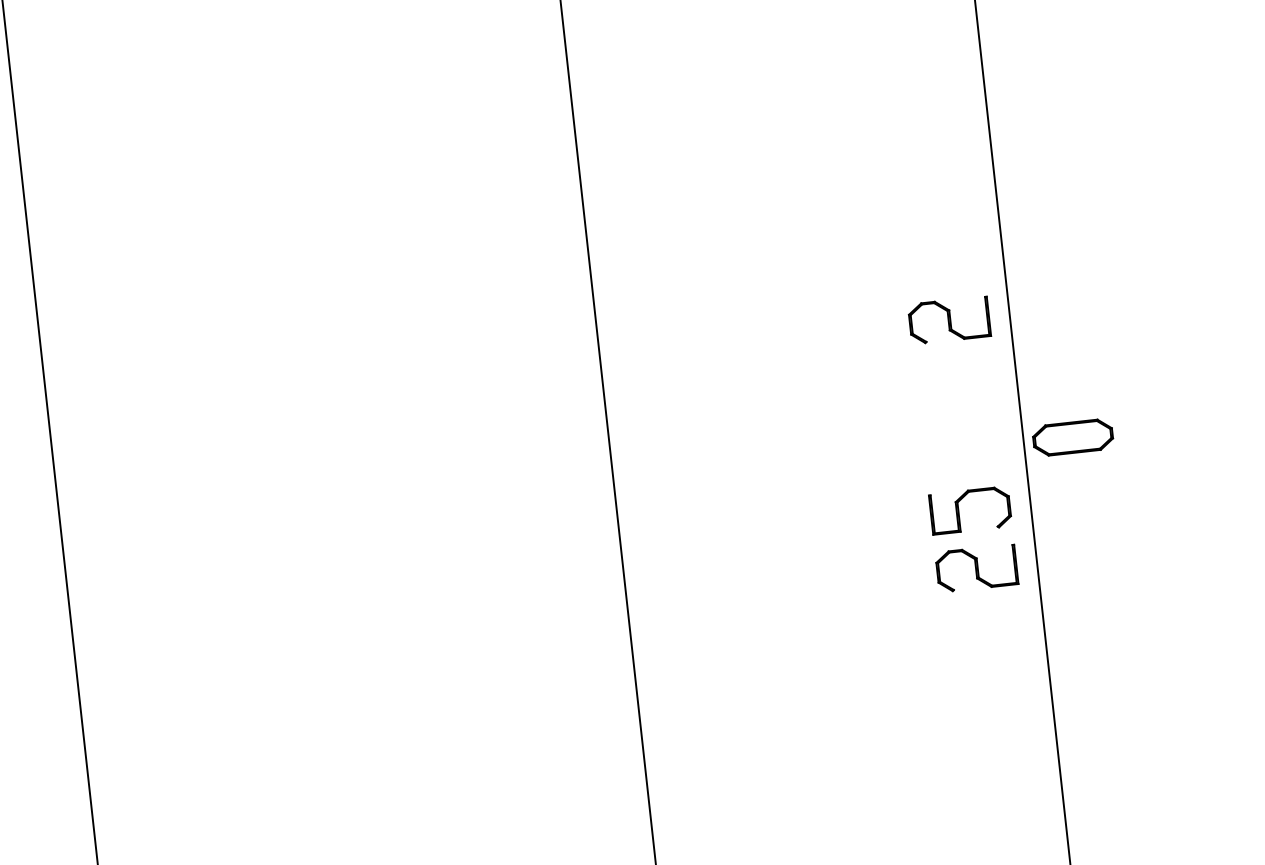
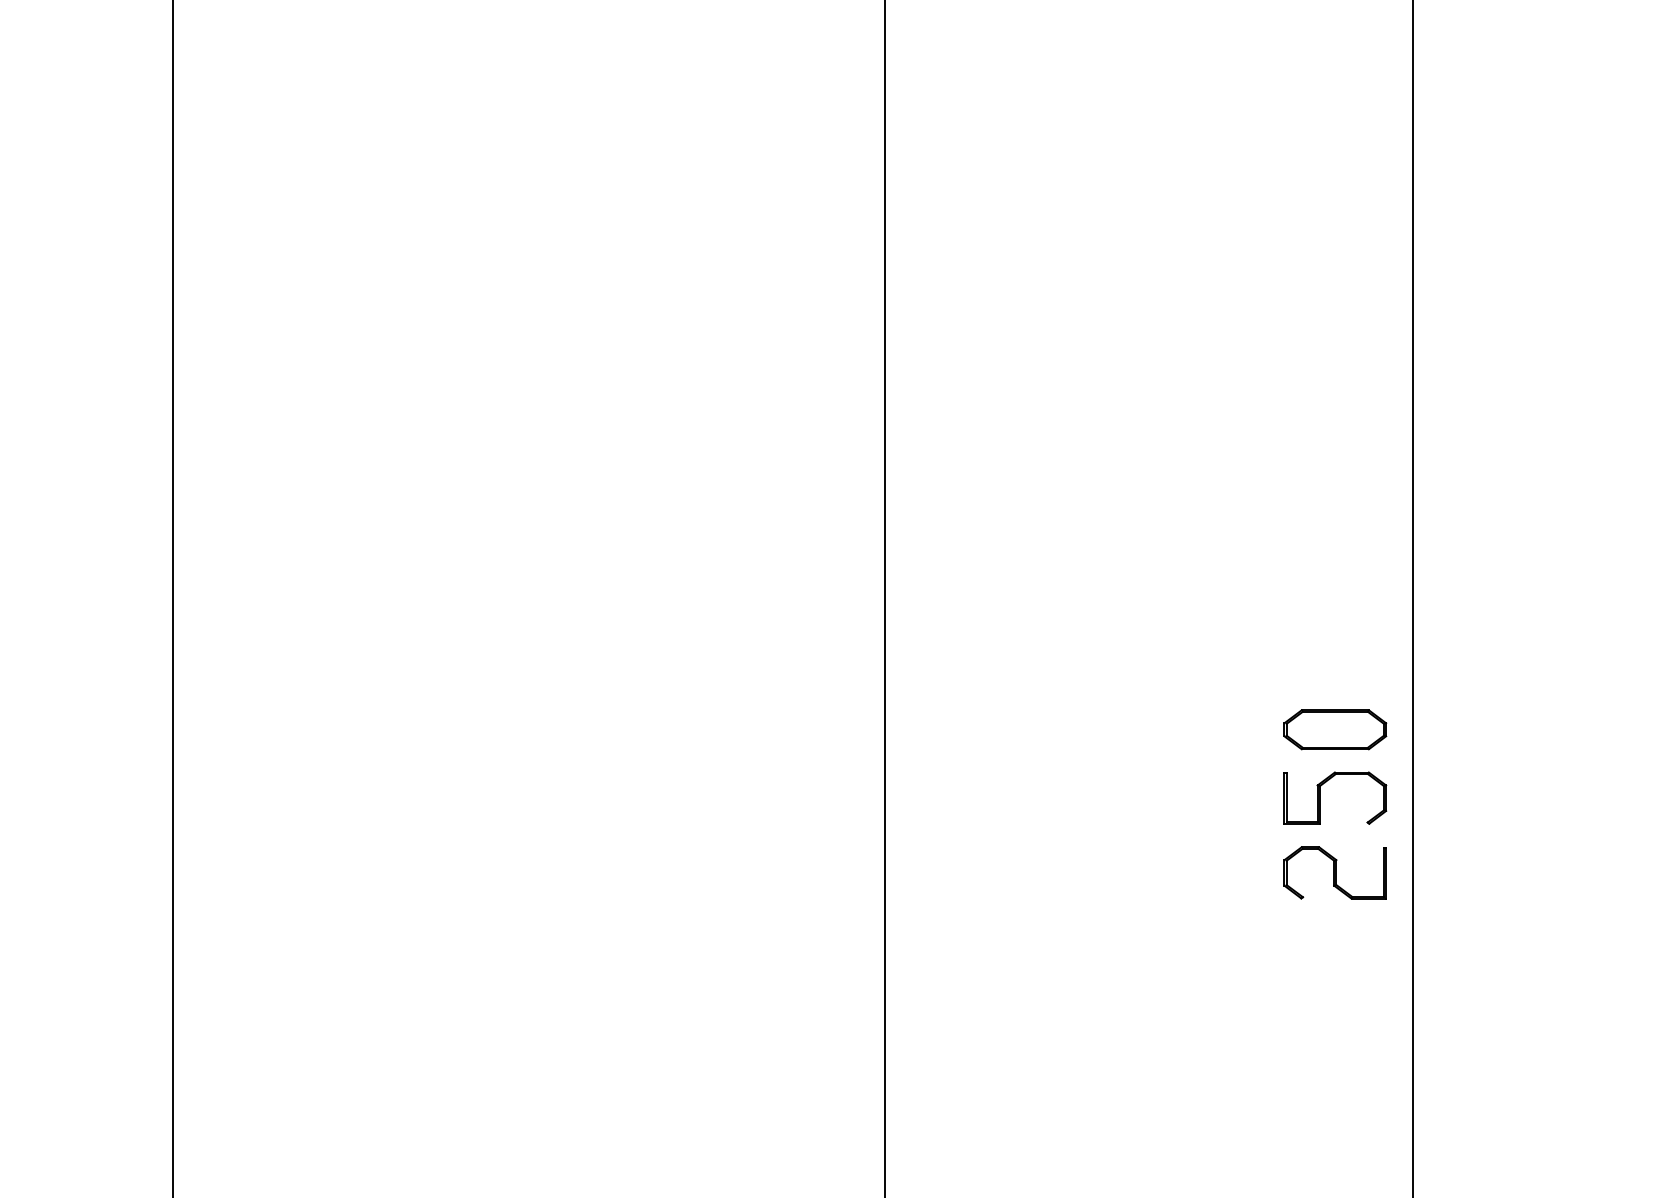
part: (948, 320) -> (1334, 552), removed
part: (1073, 437) -> (1335, 729), moved

